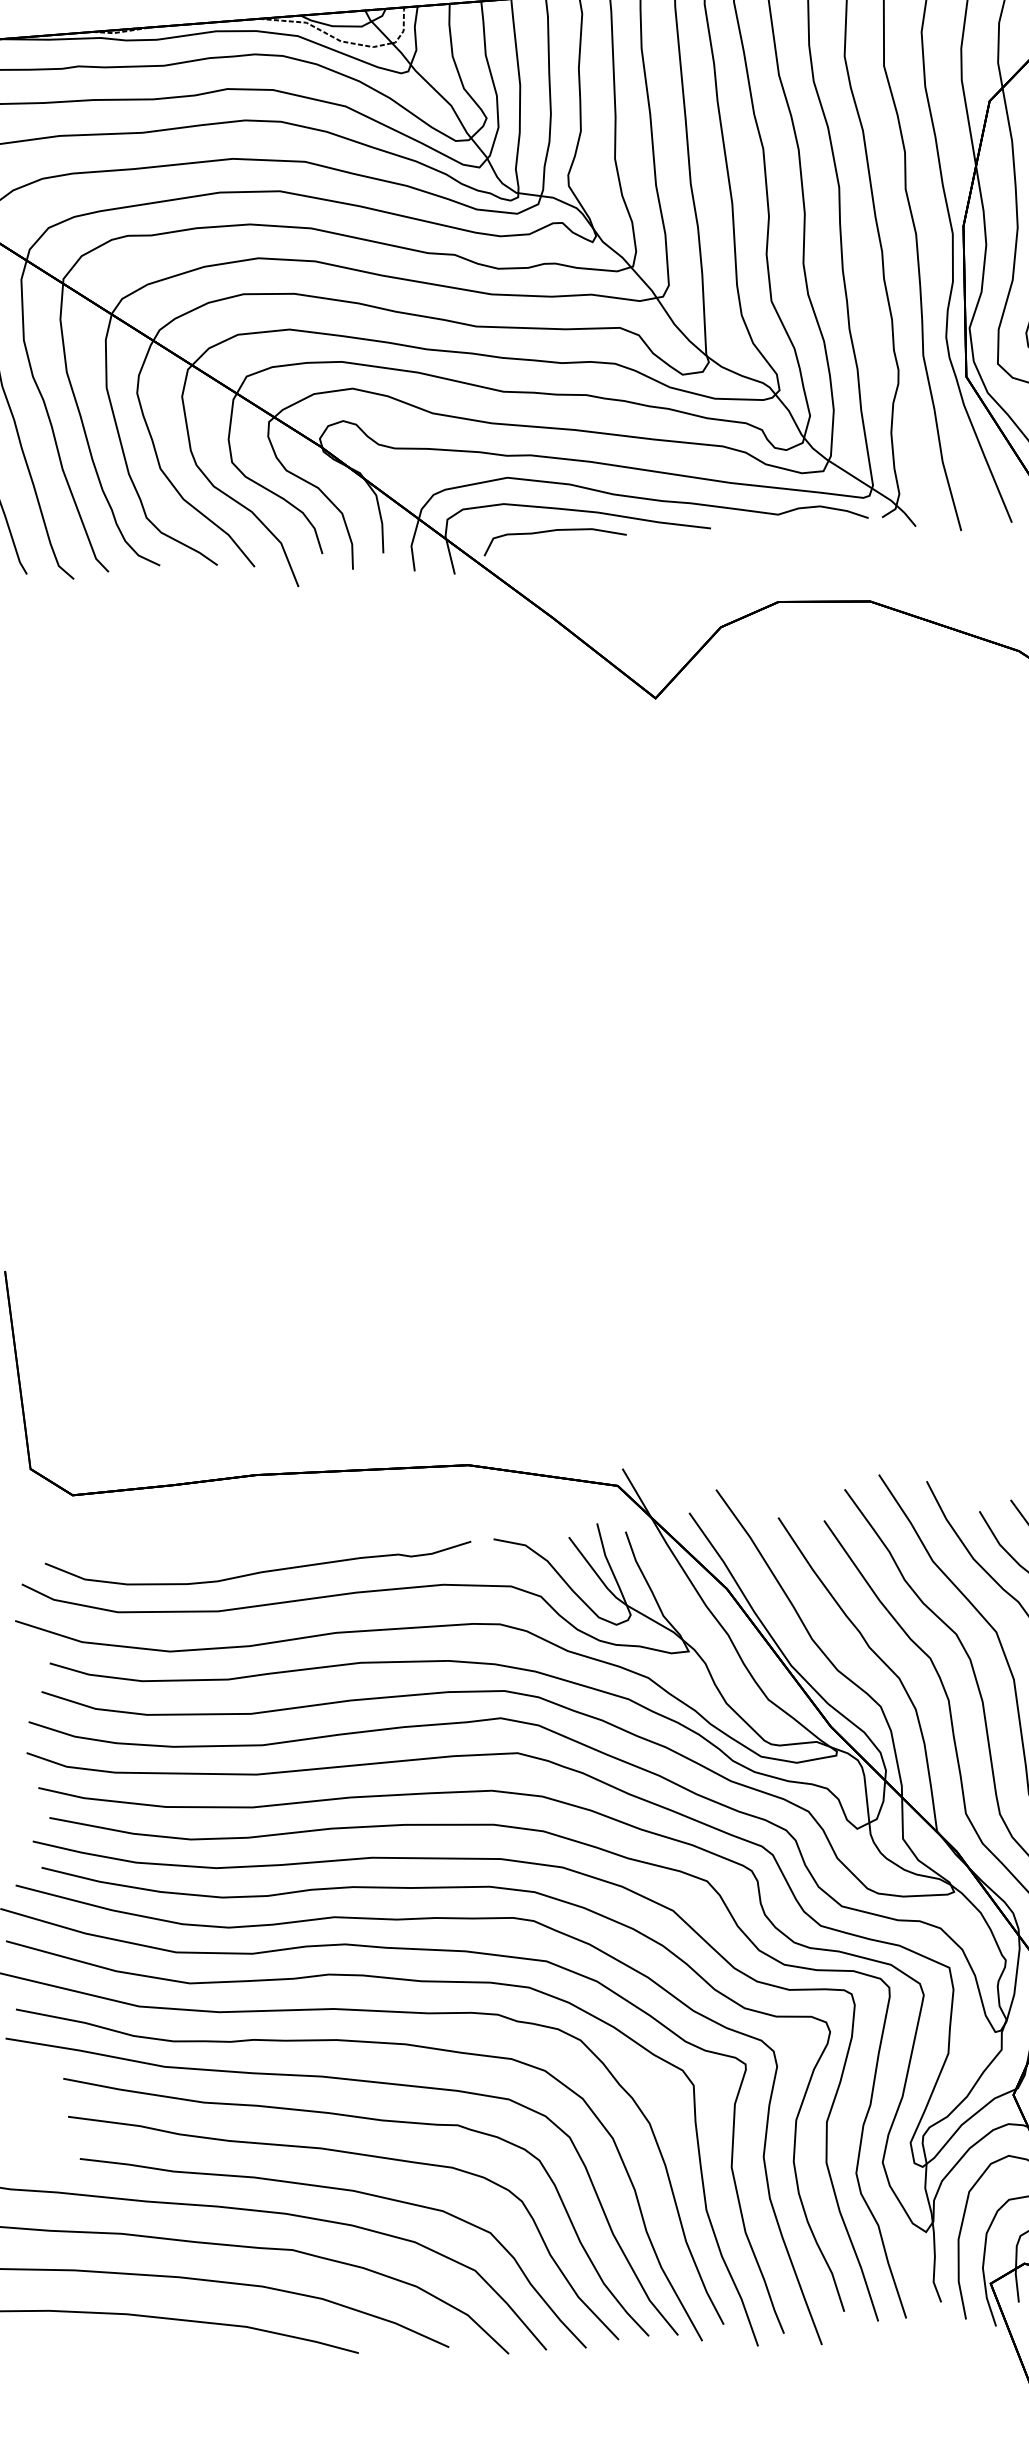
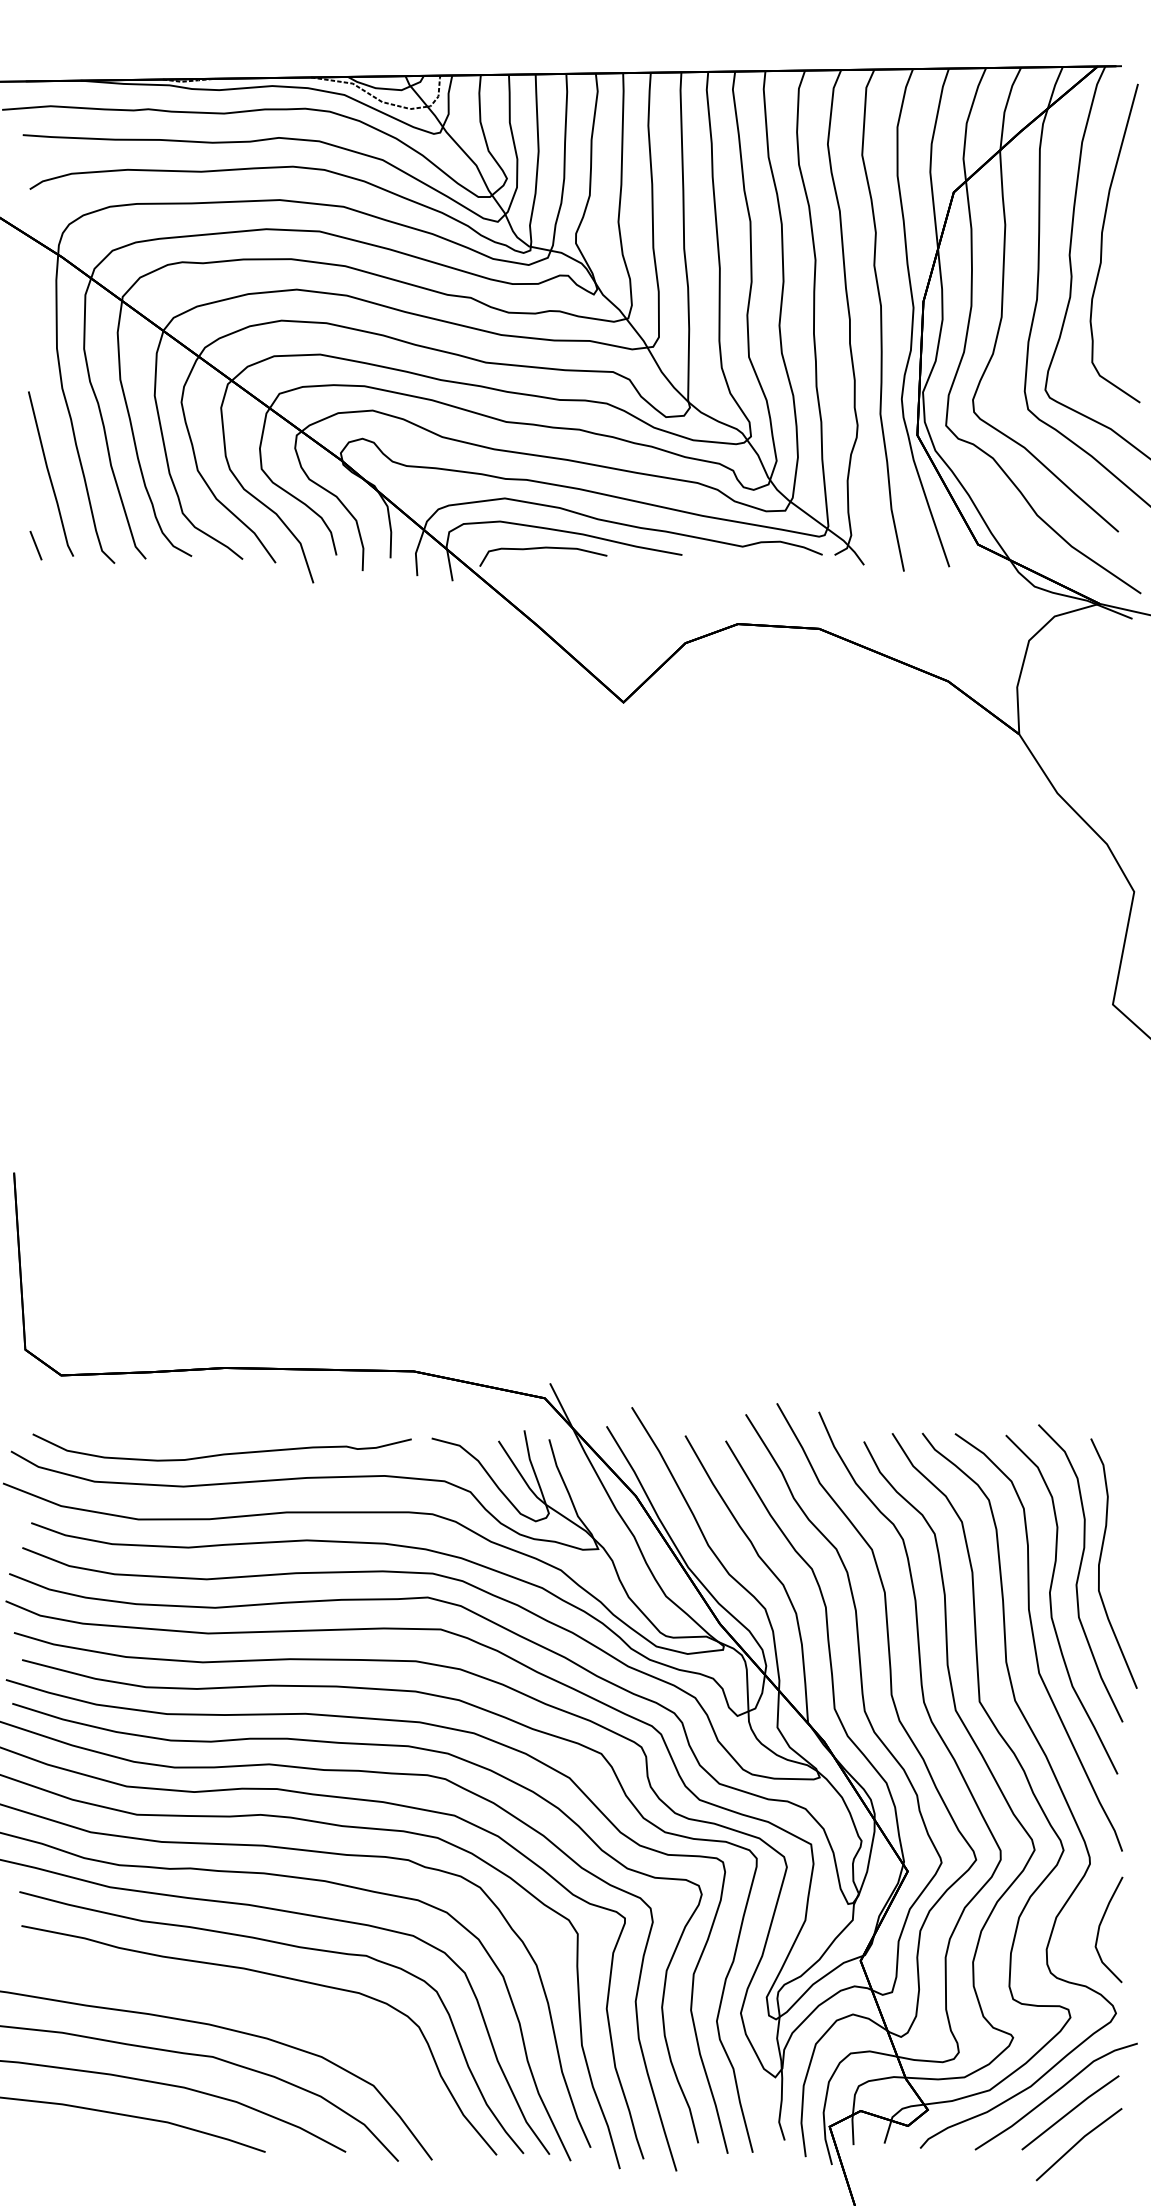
part: (343, 2190) -> (261, 2007), removed

